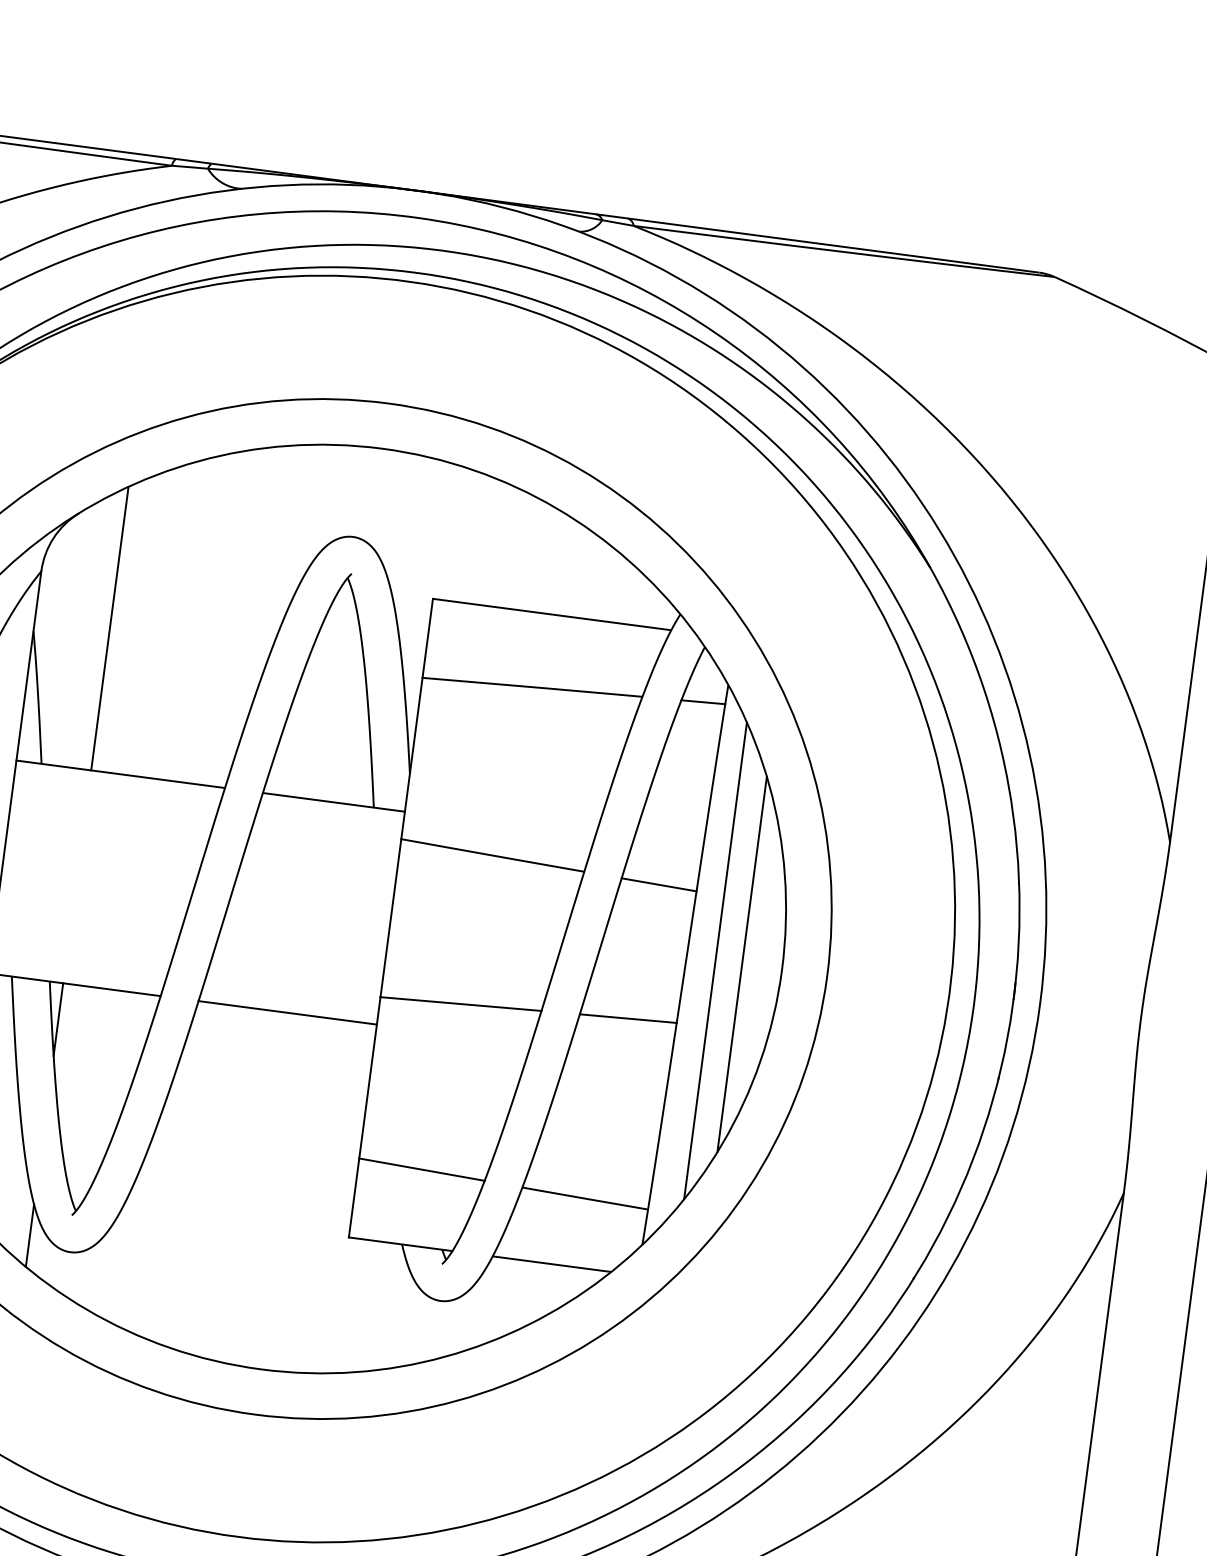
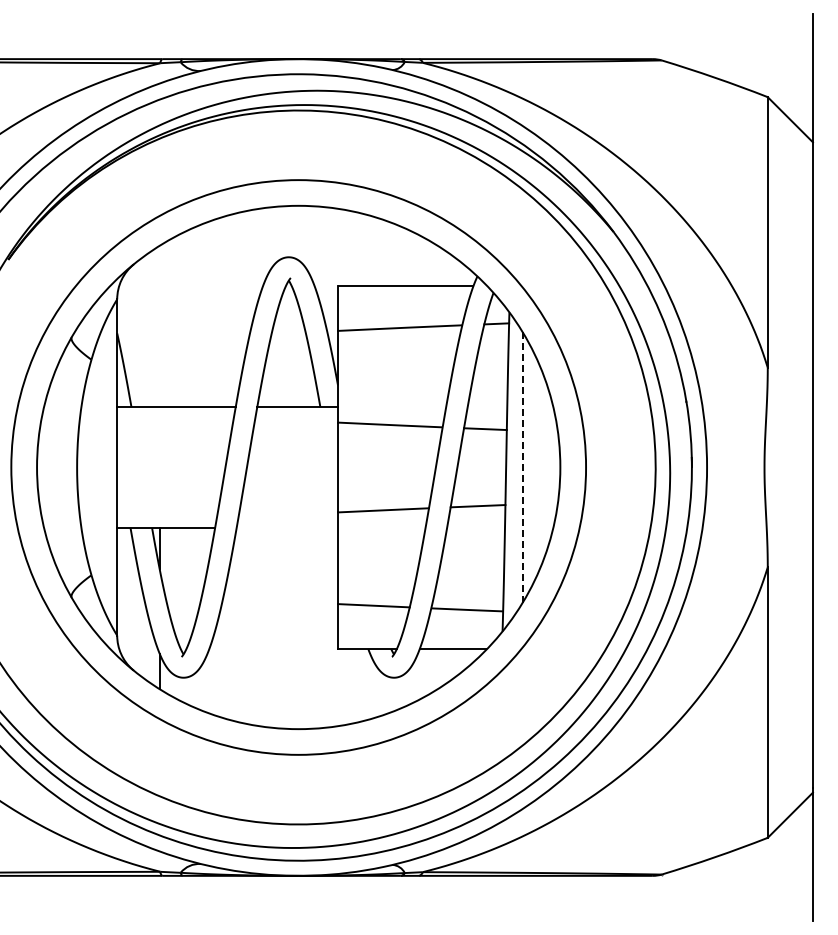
line: (109, 628) -> (159, 326), removed
line: (715, 960) -> (522, 467), solid -> dashed
line: (741, 964) -> (537, 467), removed
line: (288, 1012) -> (287, 527), removed

